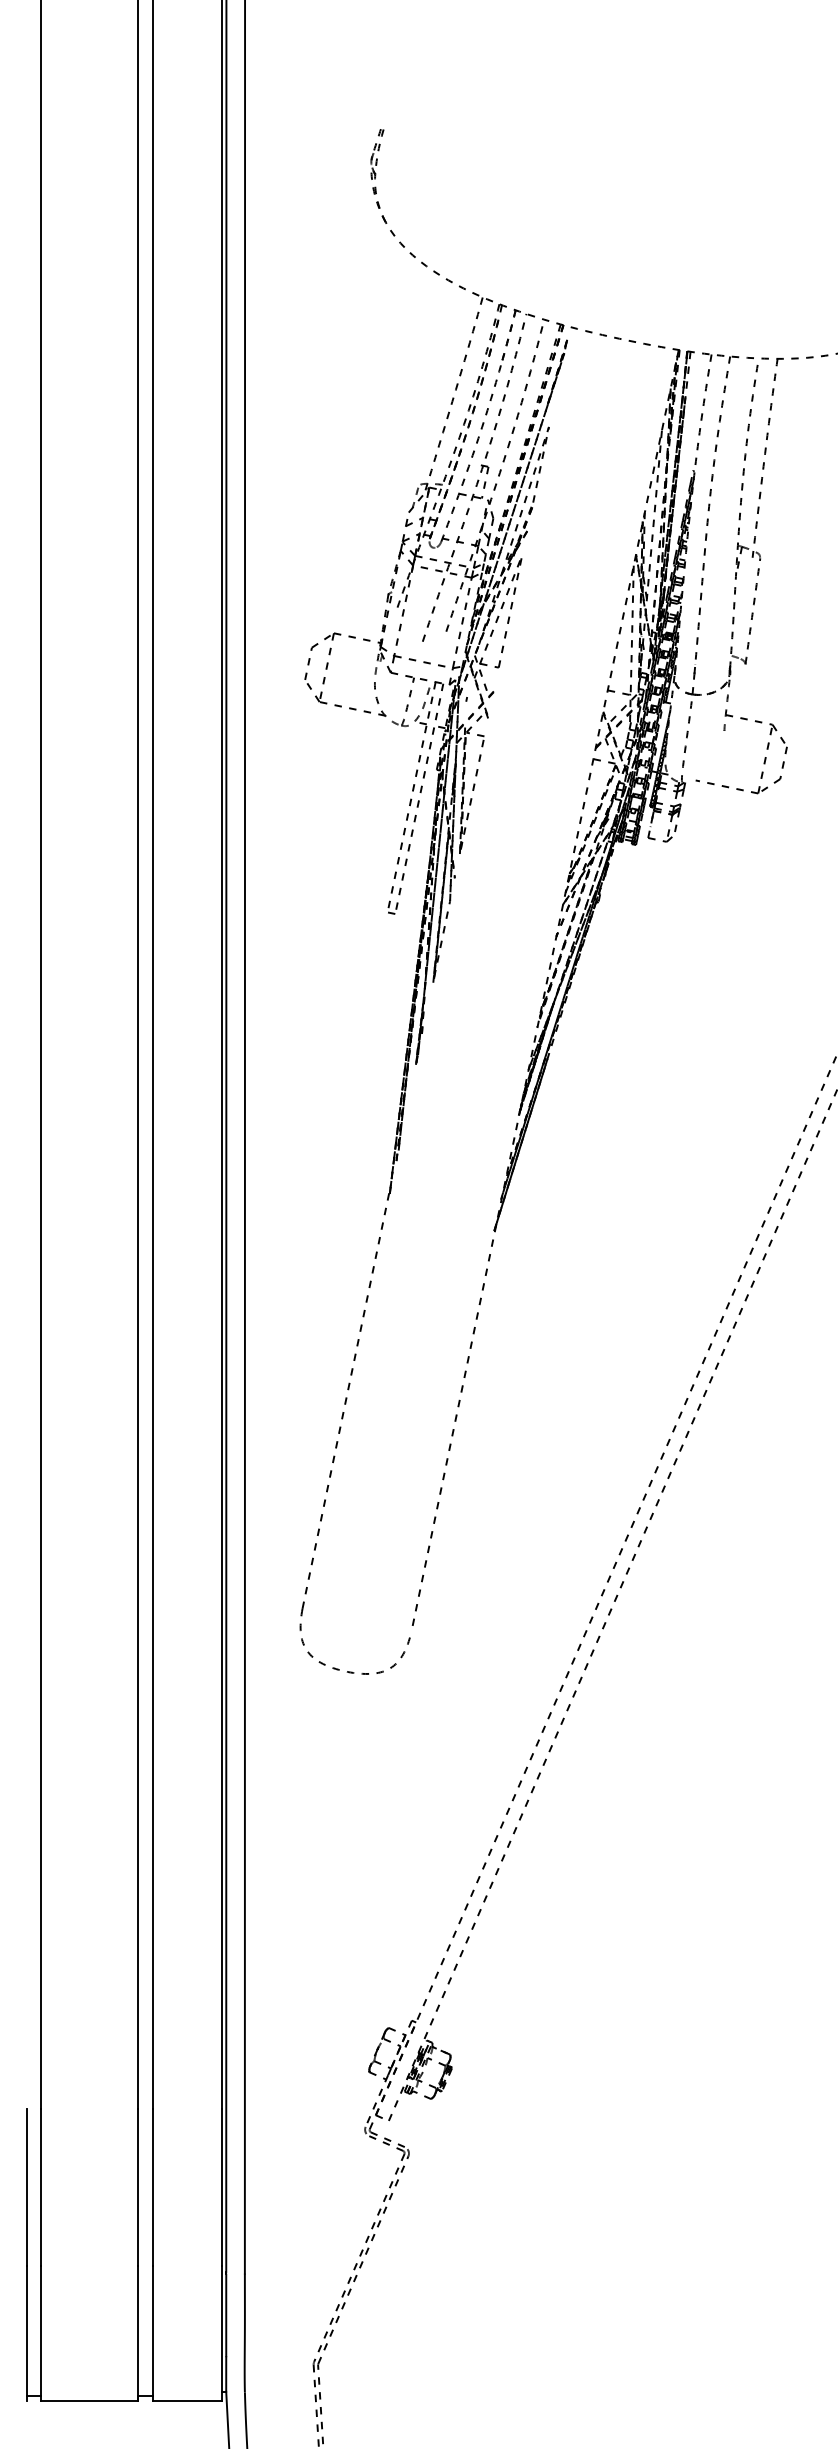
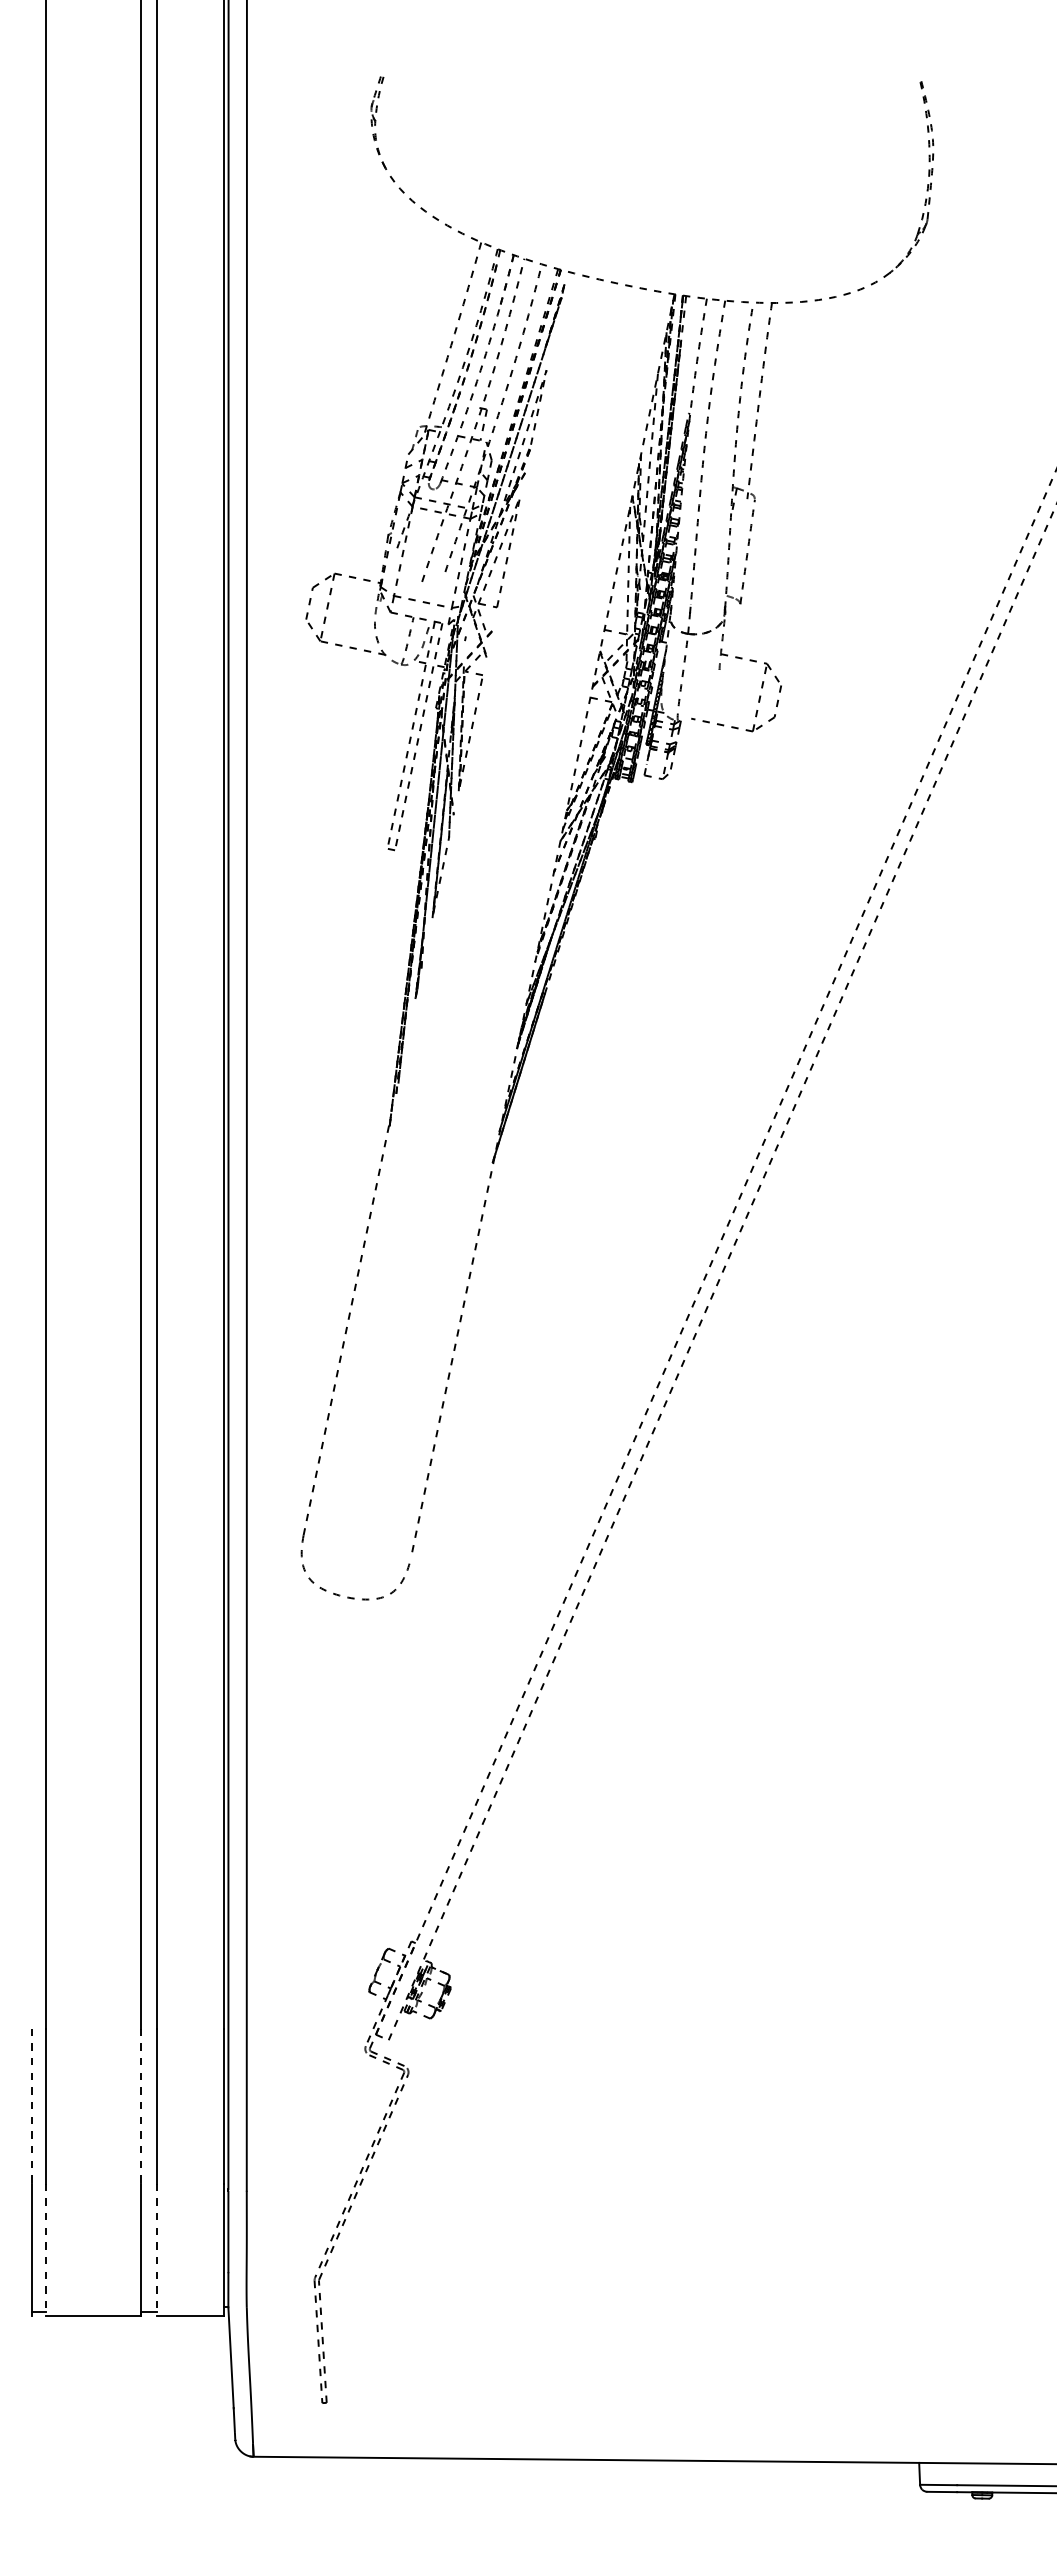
line: (26, 2188) -> (31, 2106), solid -> dashed
line: (138, 2188) -> (141, 2106), solid -> dashed
line: (40, 2334) -> (45, 2250), solid -> dashed
line: (153, 2334) -> (156, 2250), solid -> dashed

